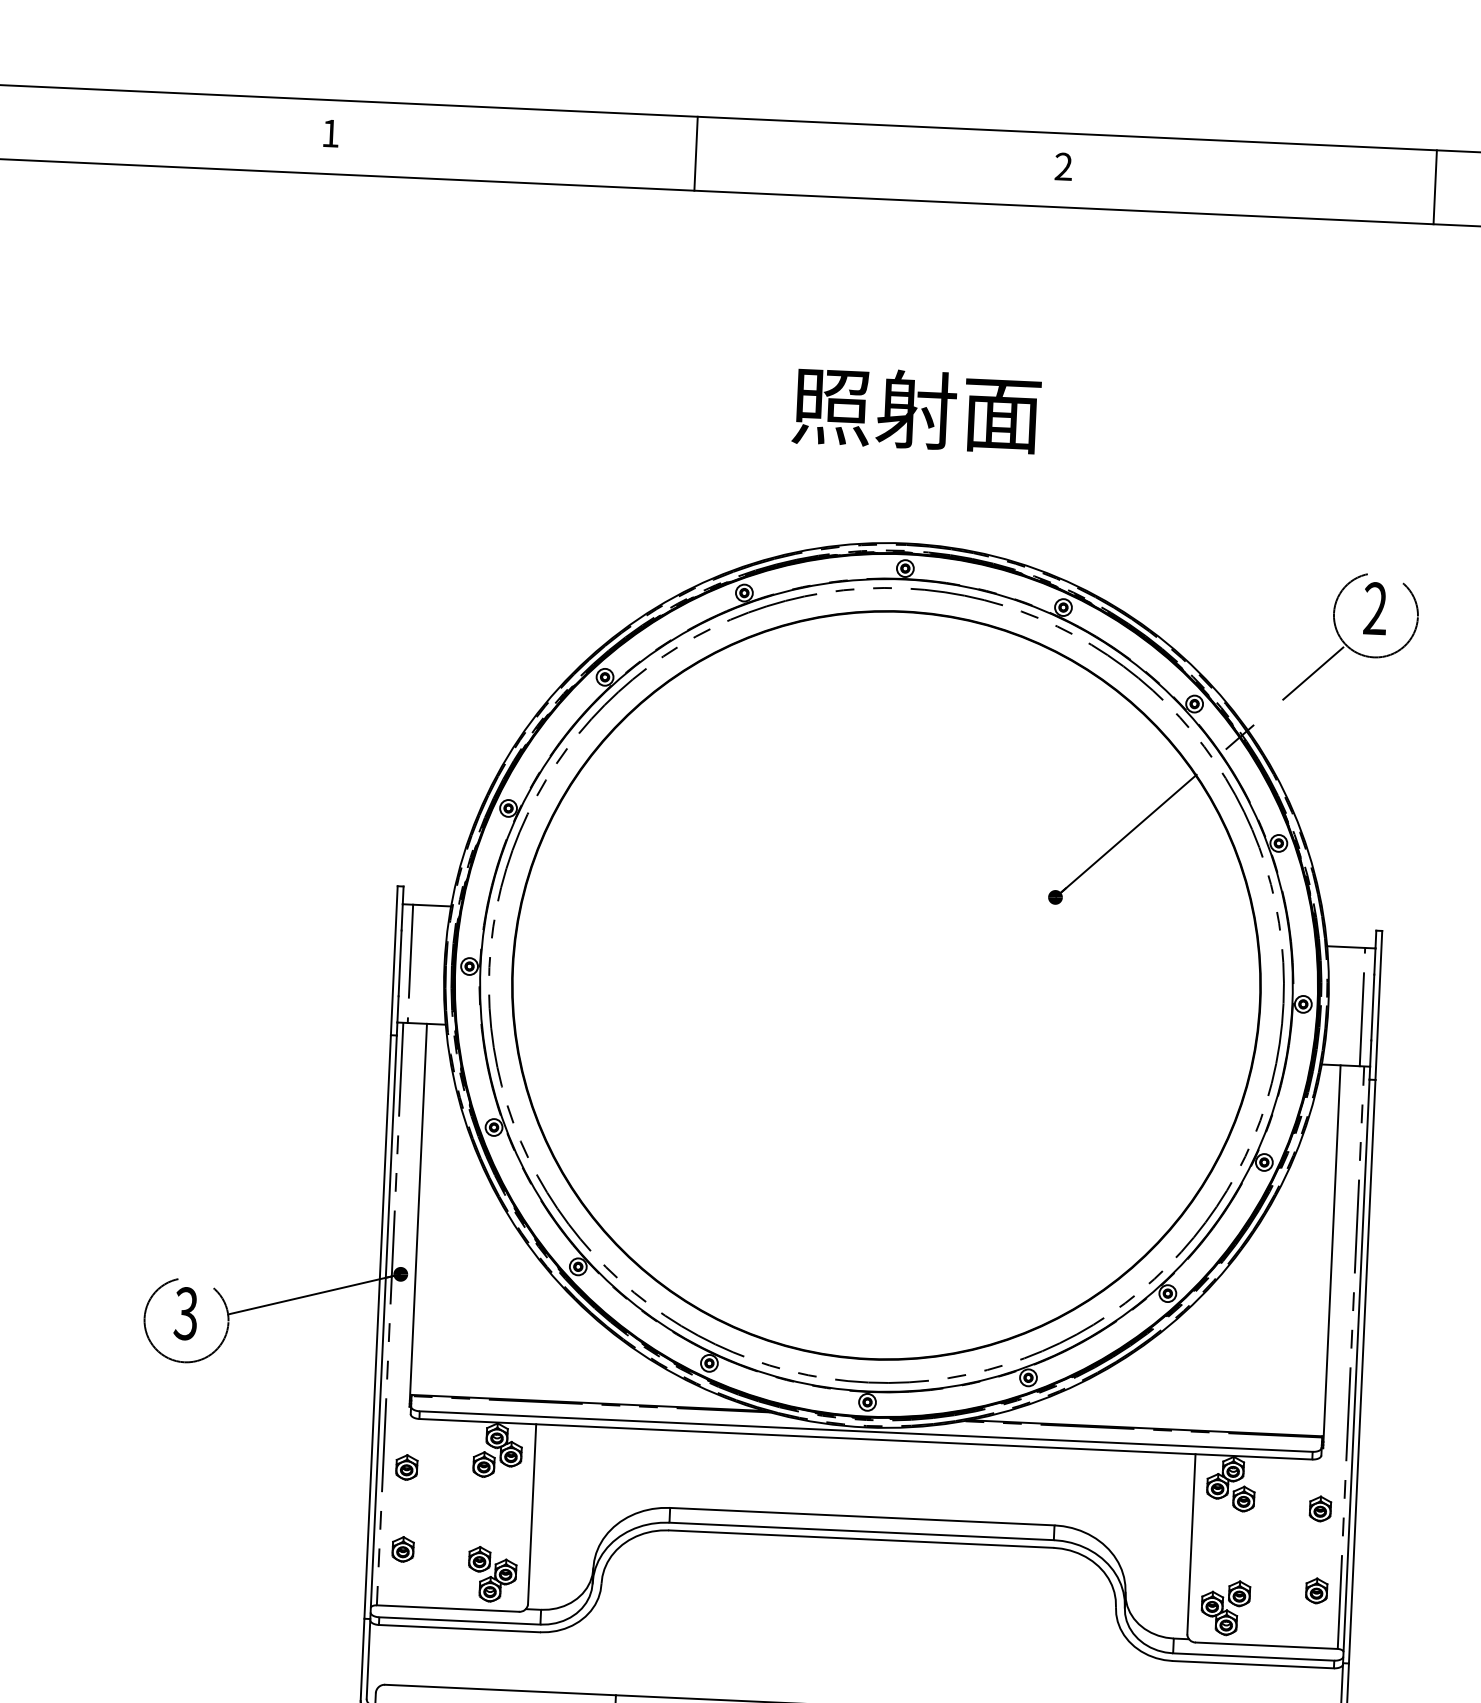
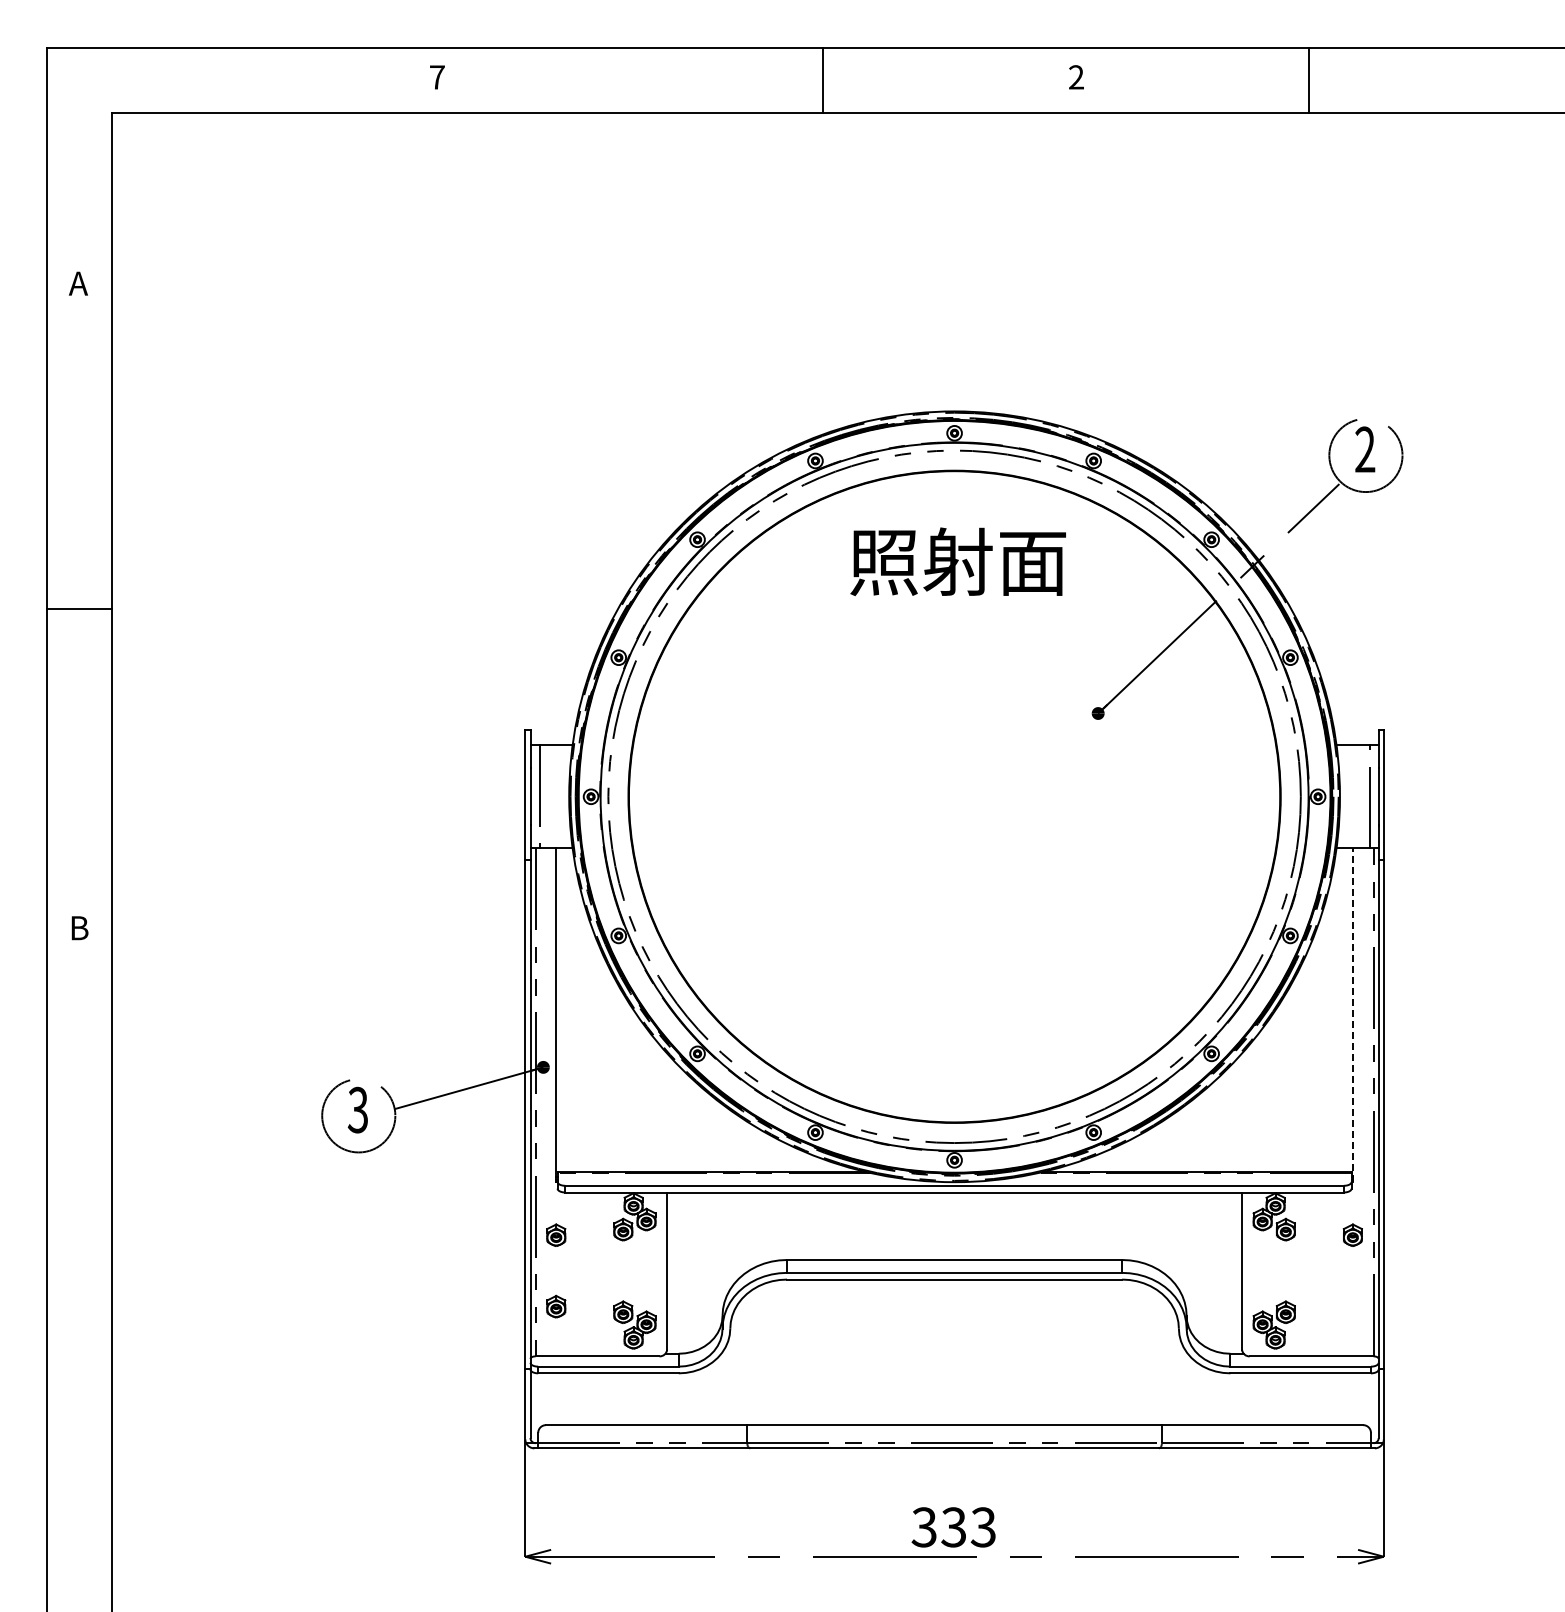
text: (330, 133) -> (437, 77), 1 -> 7
line: (696, 153) -> (823, 80), moved
line: (1435, 187) -> (1308, 80), moved
text: (915, 409) -> (957, 561), moved
line: (1331, 1256) -> (1352, 1015), solid -> dashed
part: (1316, 1590) -> (1352, 1306), removed

